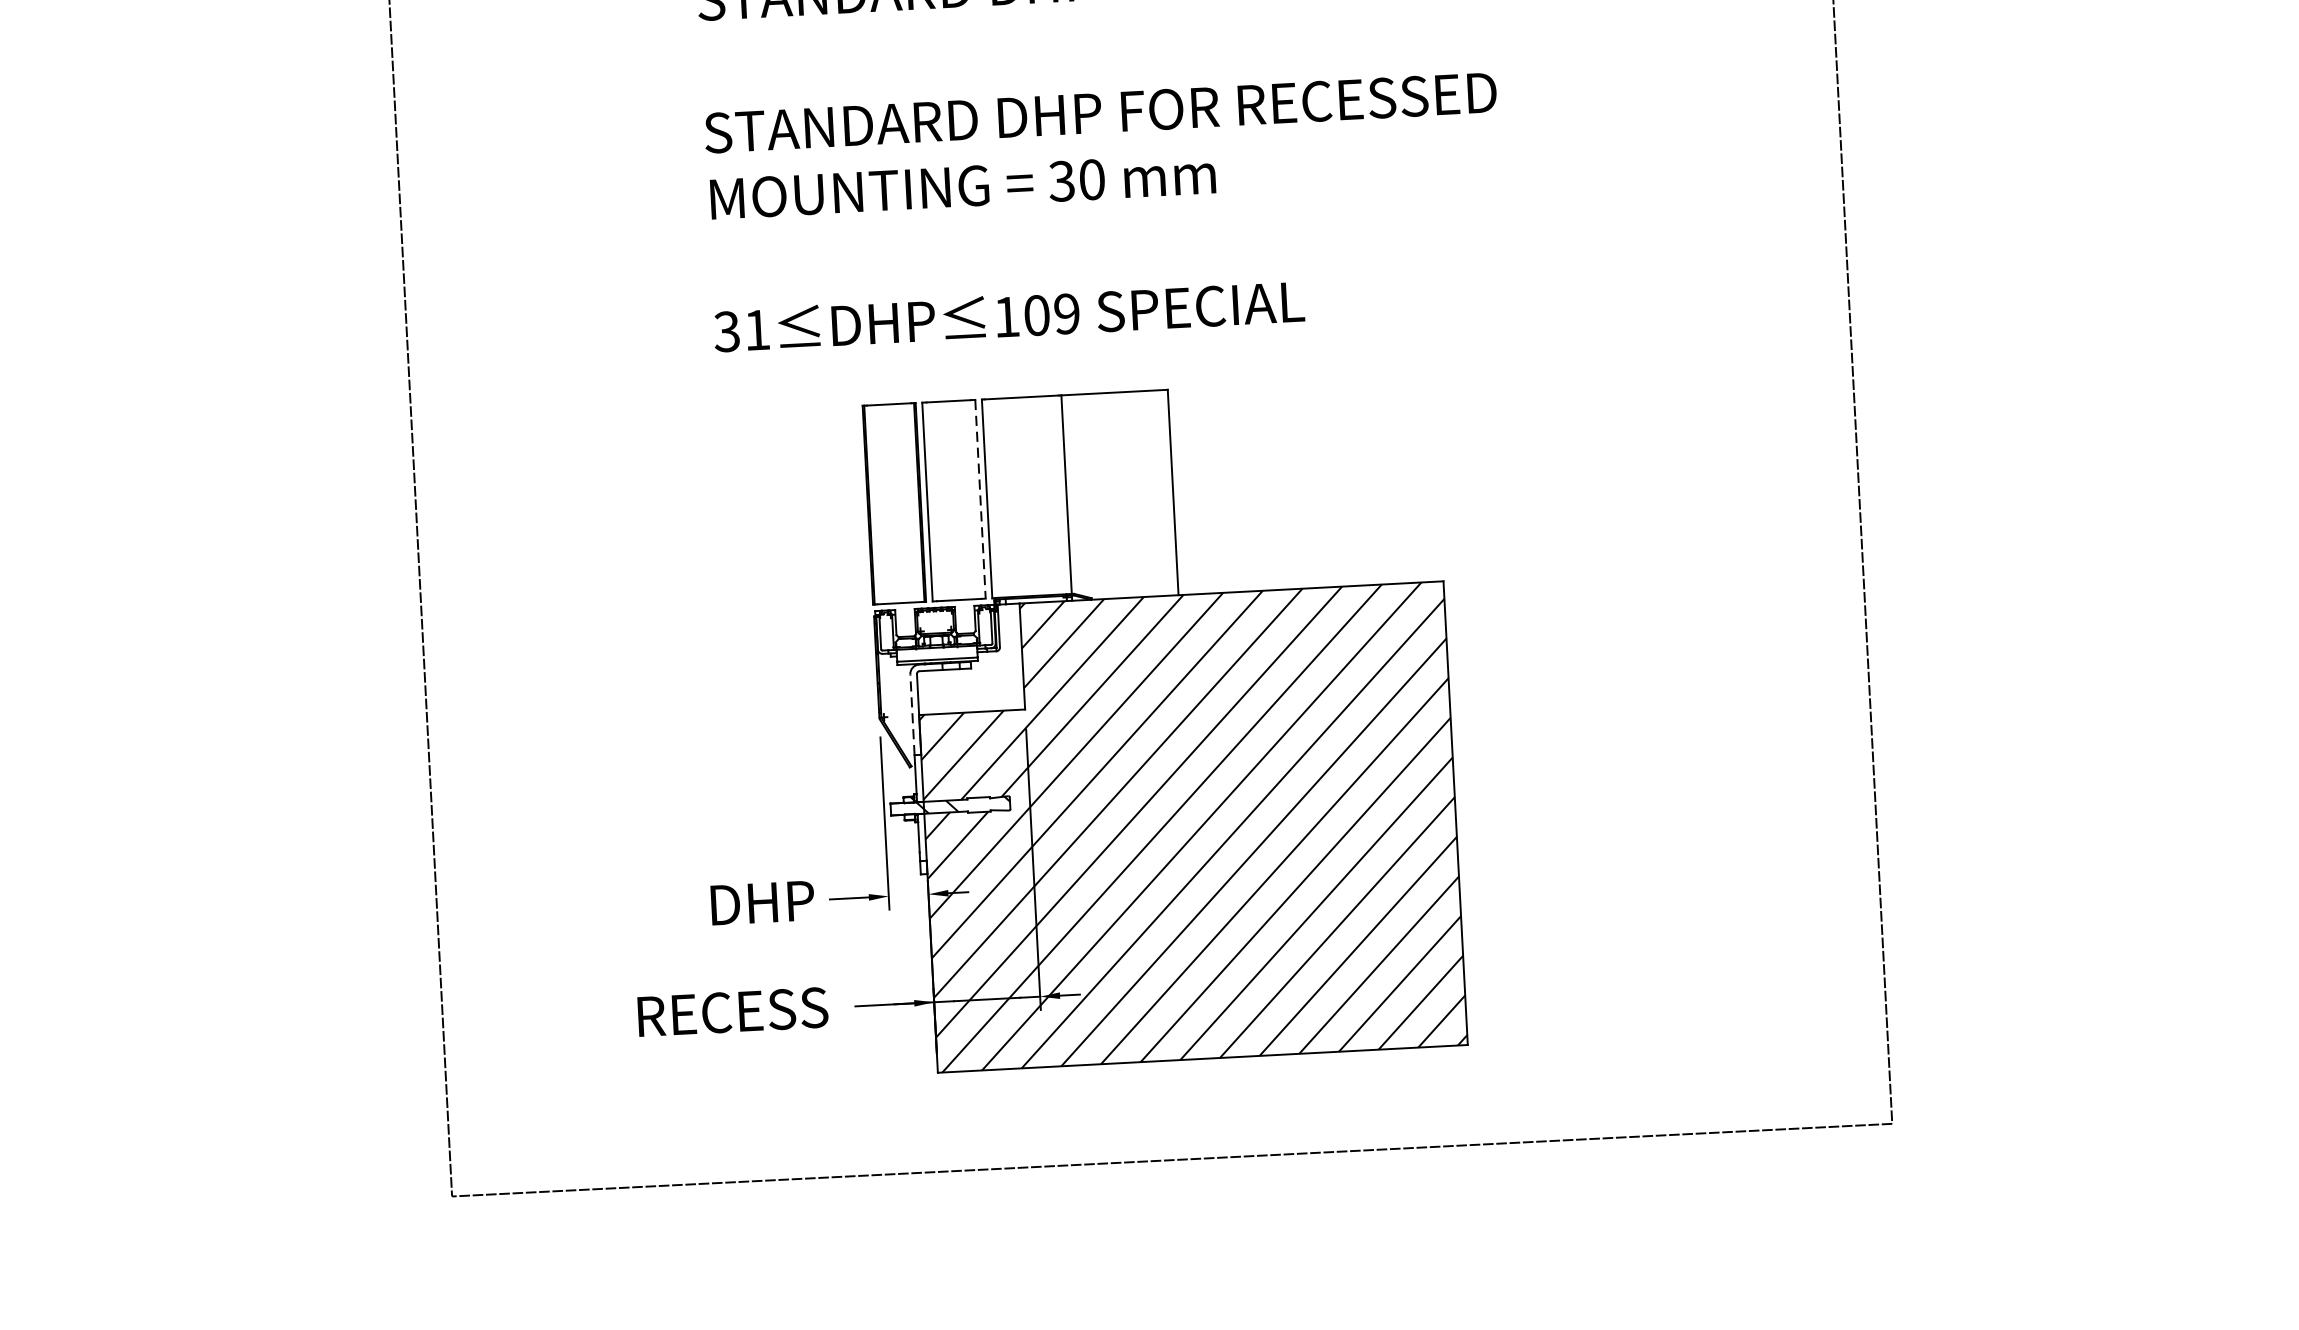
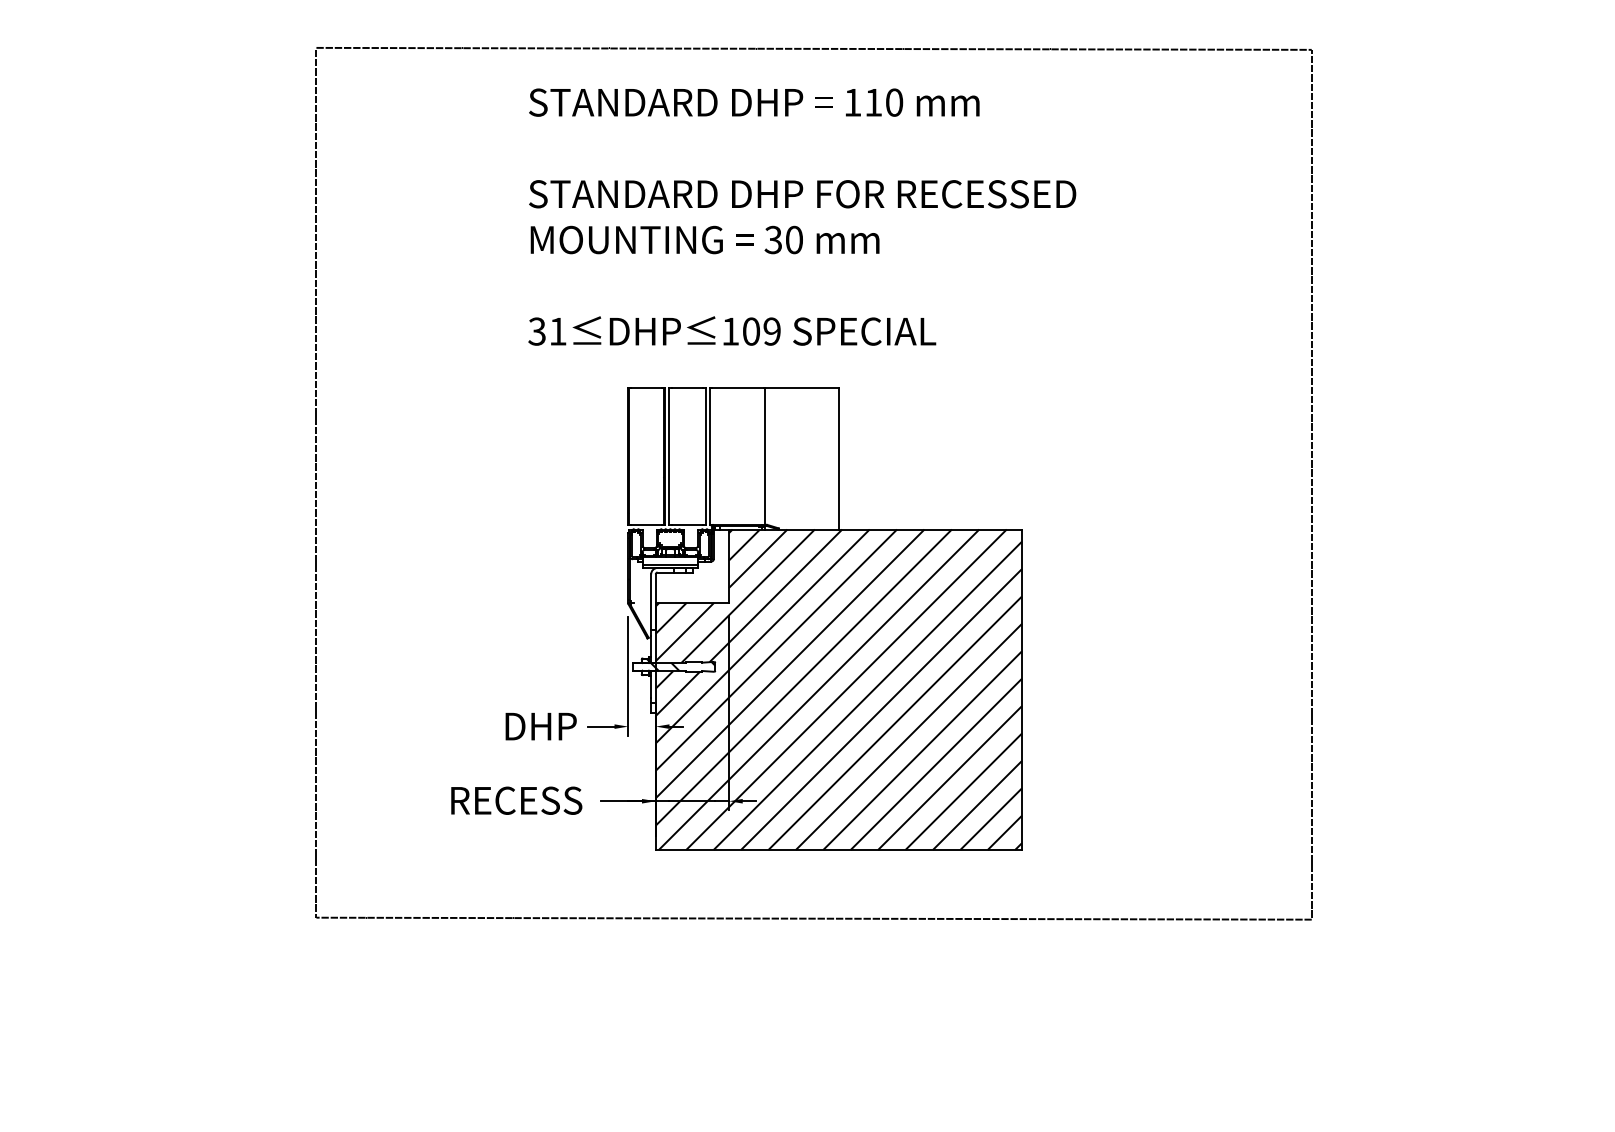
line: (980, 499) -> (705, 456), dashed -> solid
line: (912, 715) -> (651, 602), dashed -> solid

